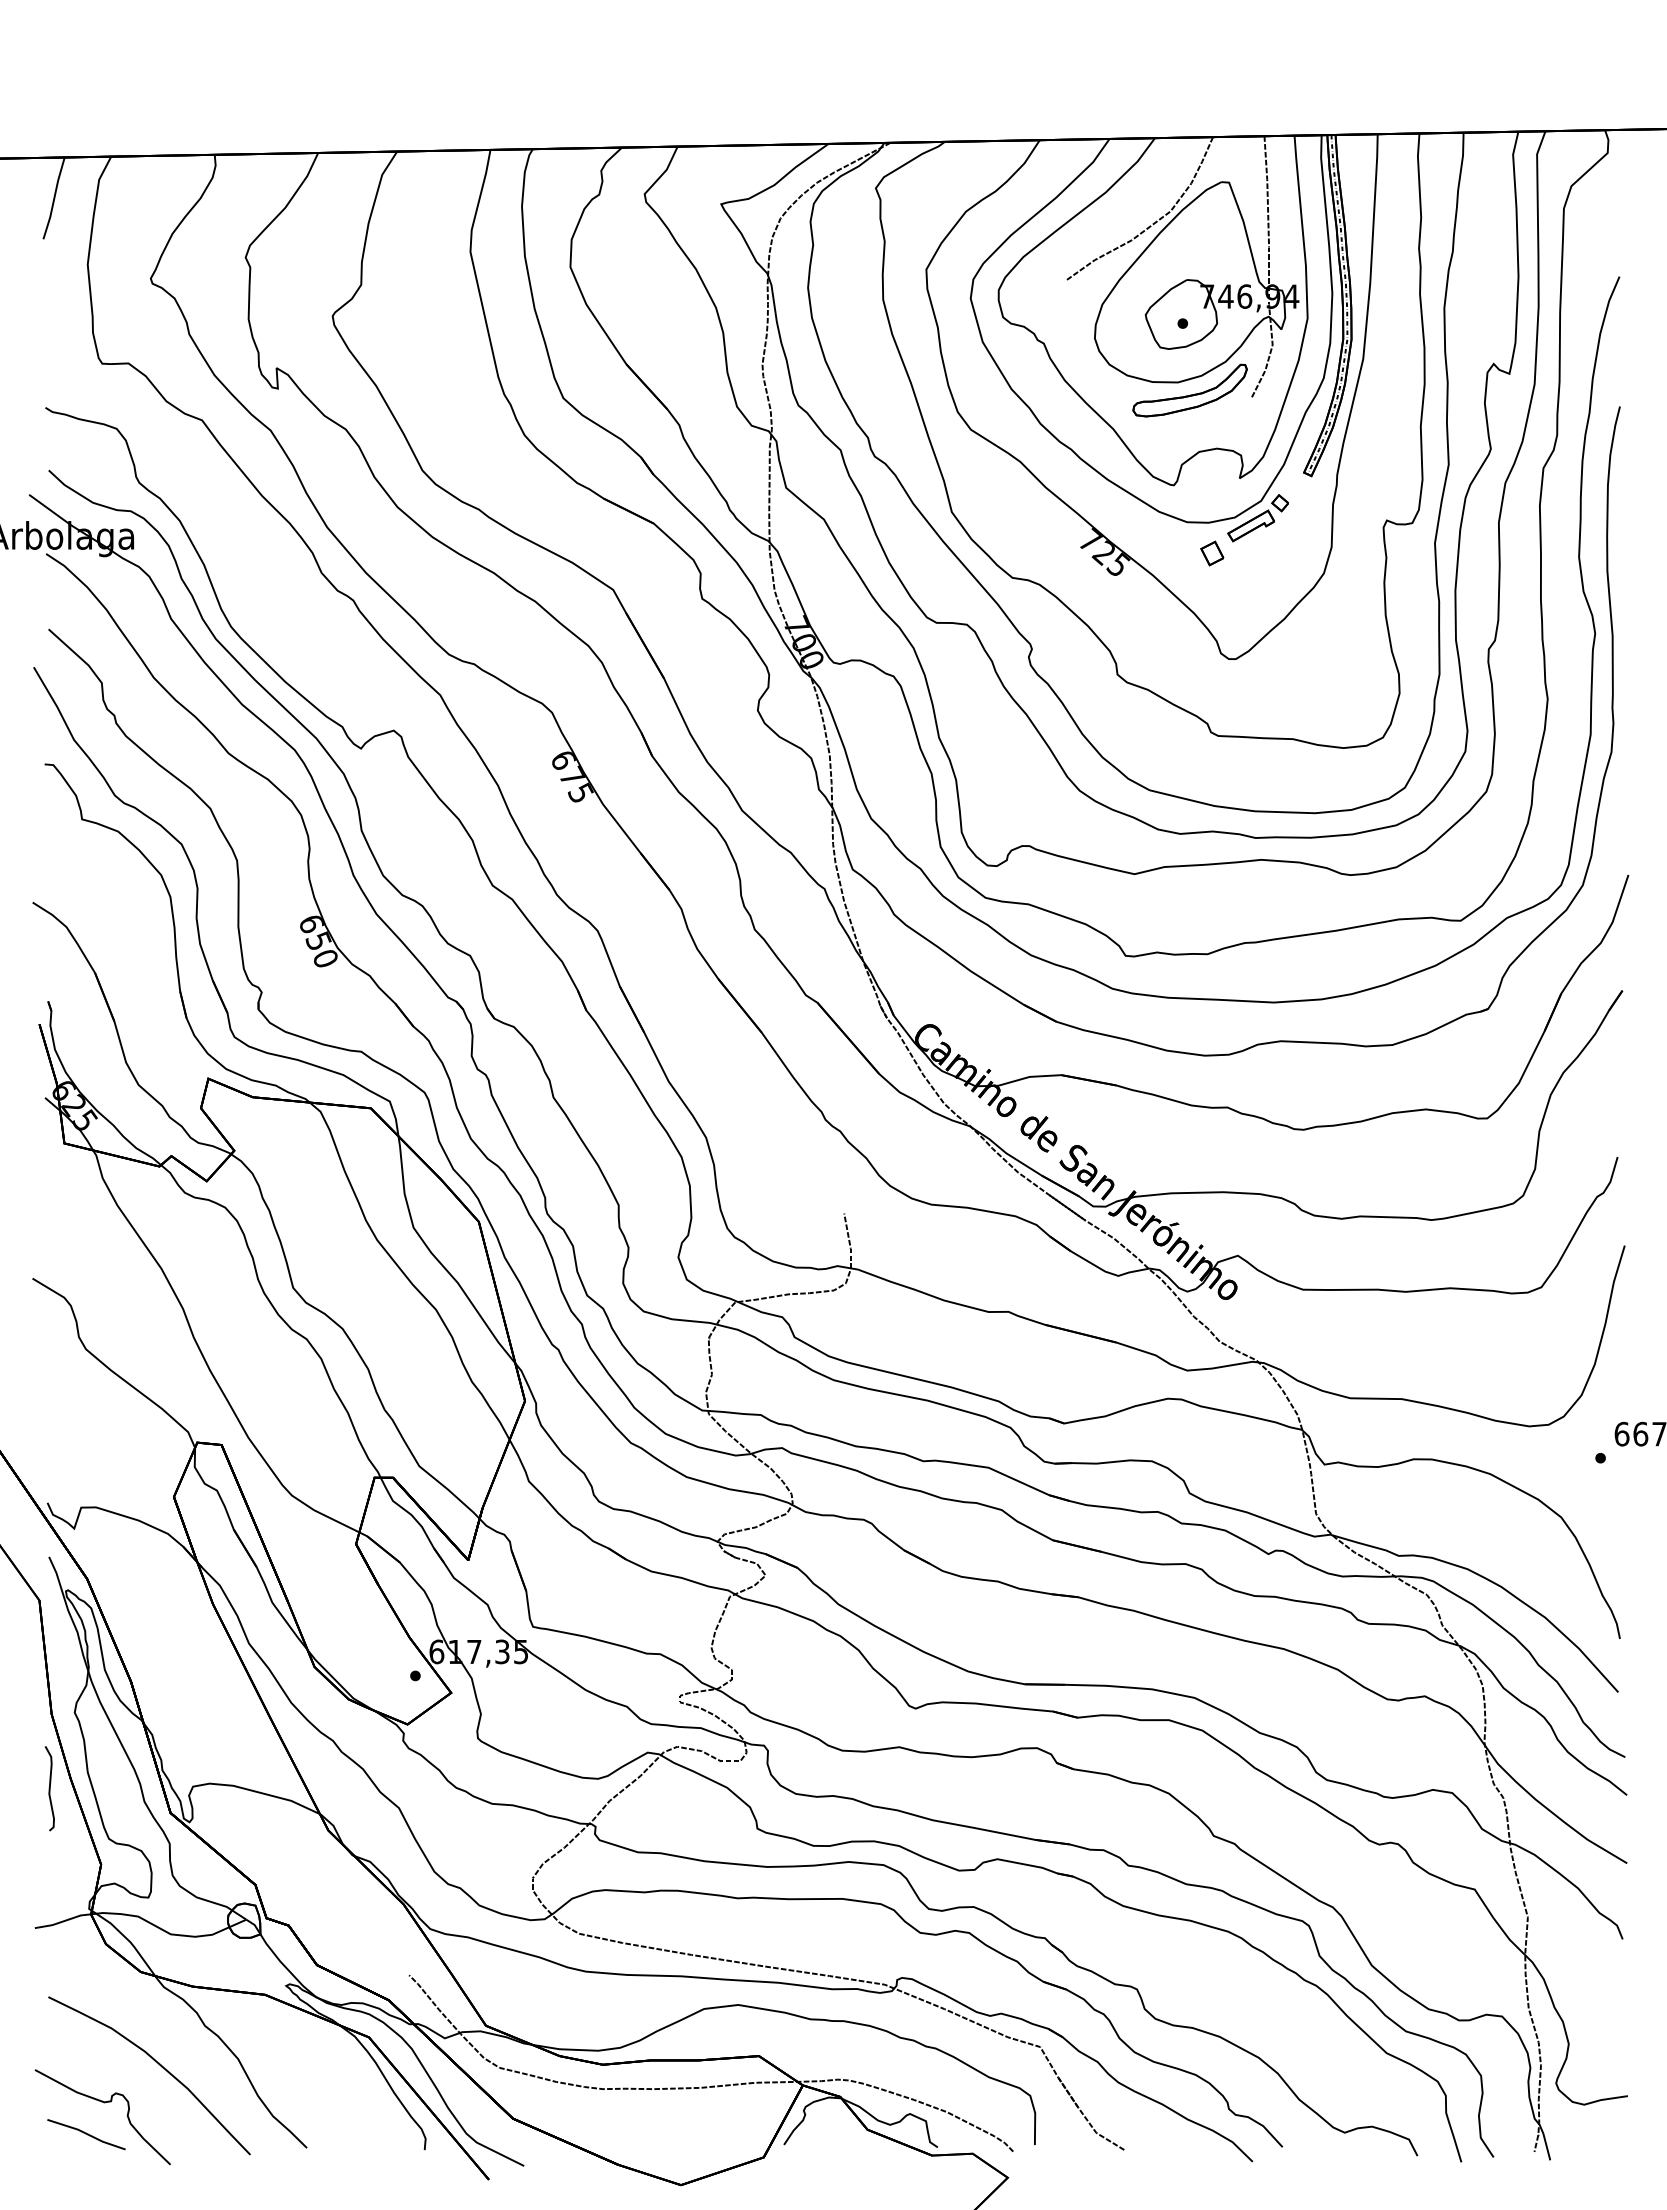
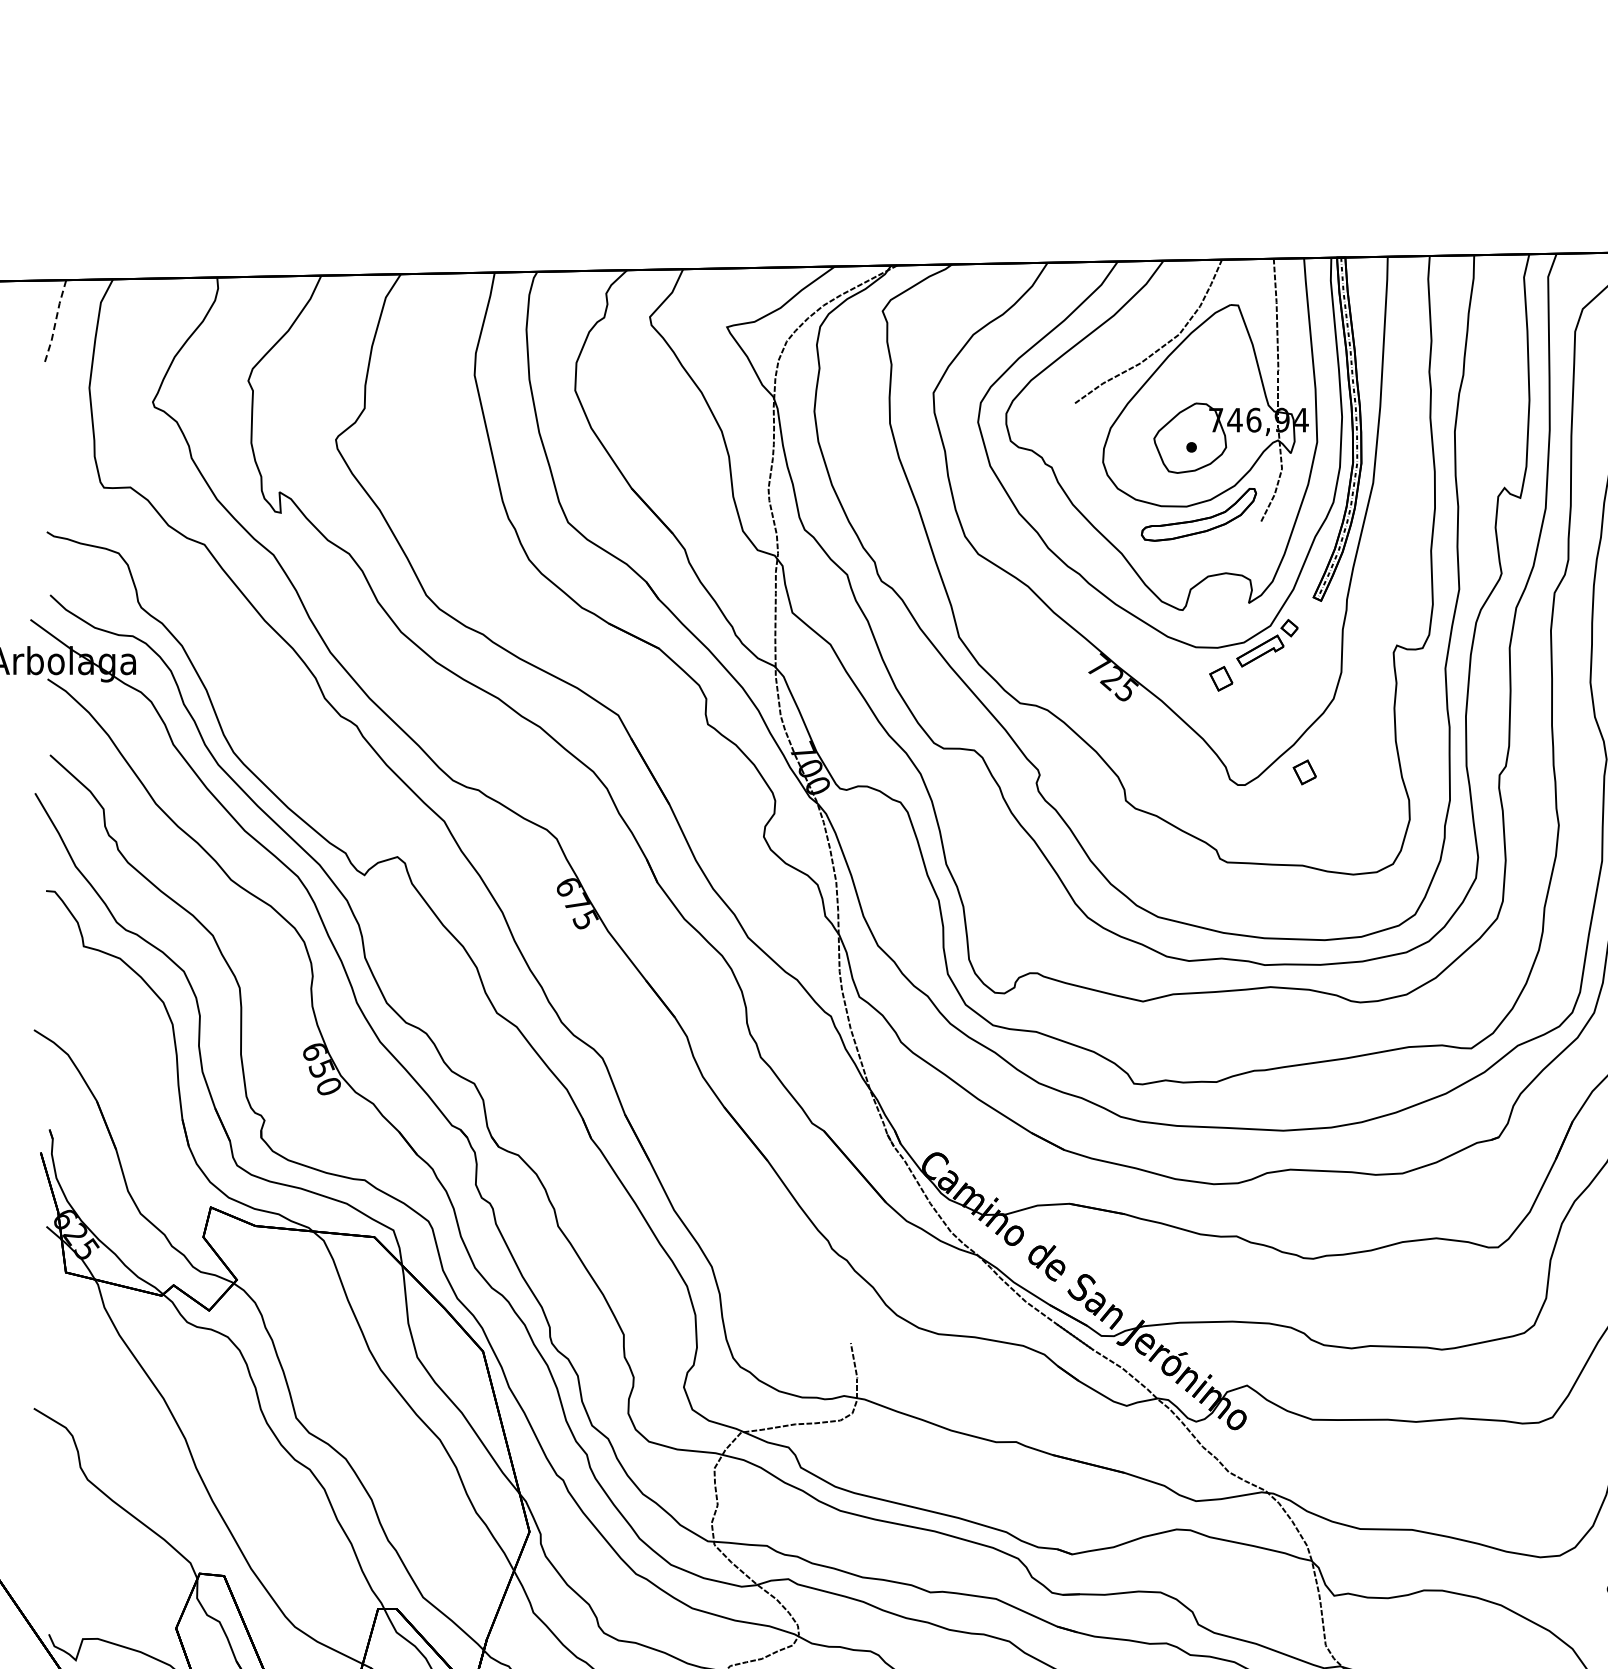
line: (54, 198) -> (55, 321), solid -> dashed
part: (1295, 646) -> (1305, 772), added

